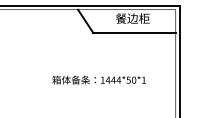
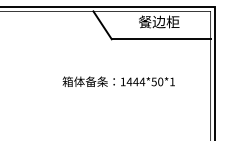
text: (98, 79) -> (118, 81), moved

